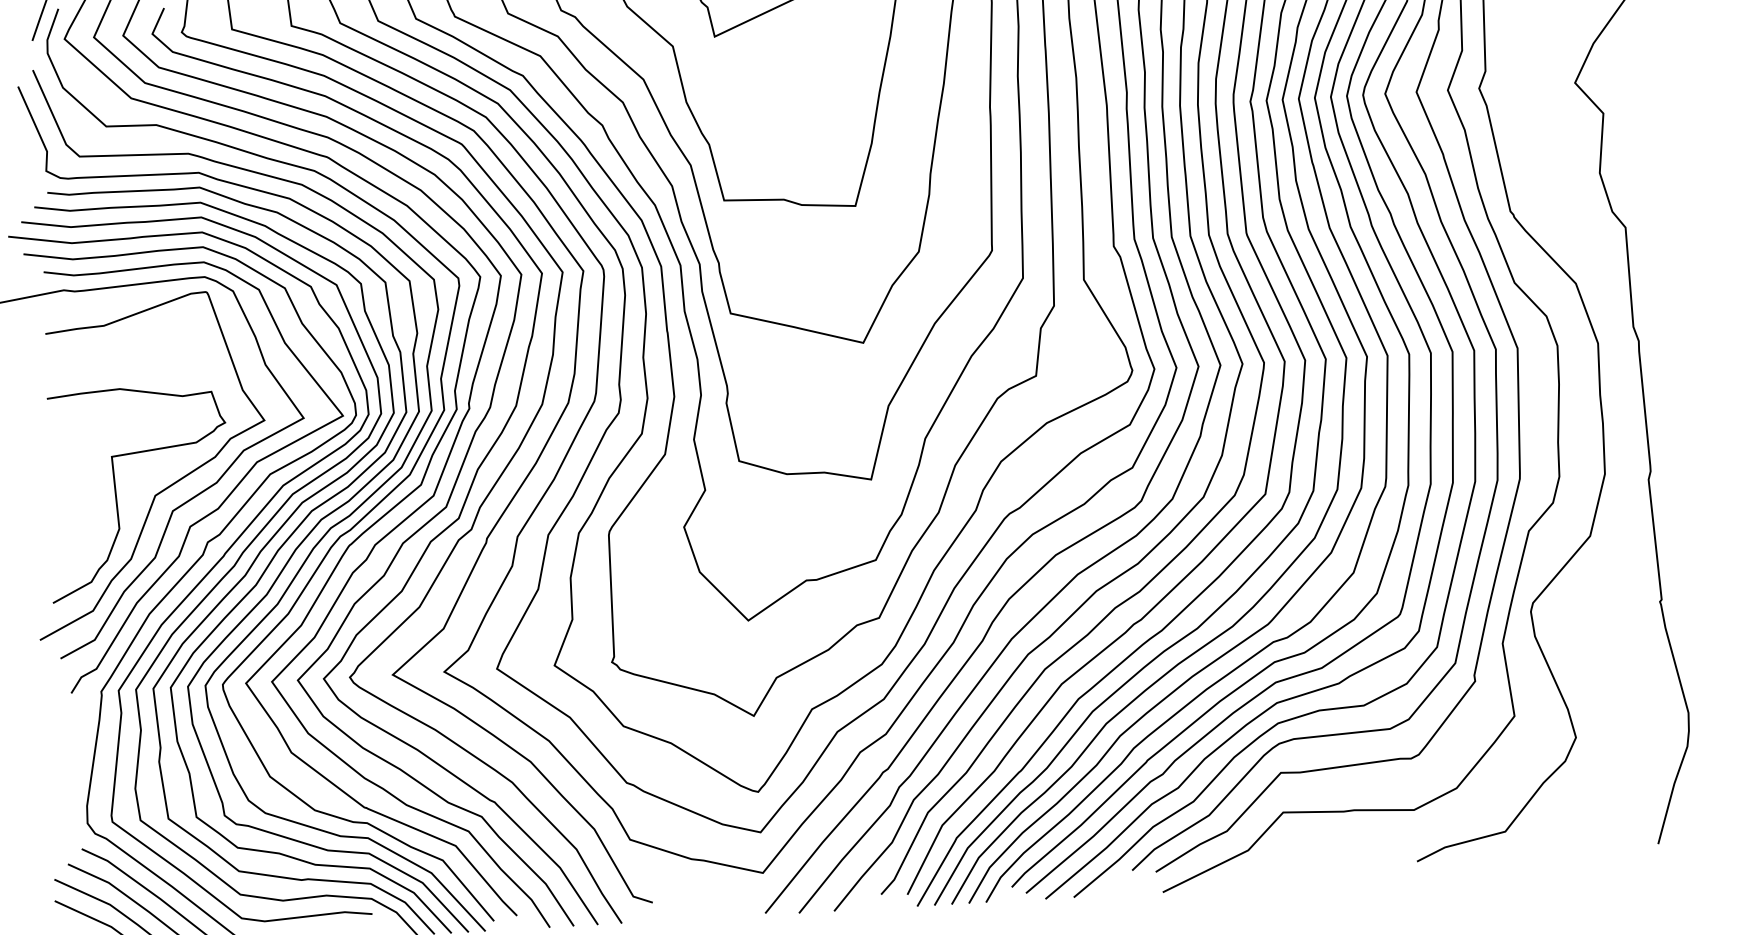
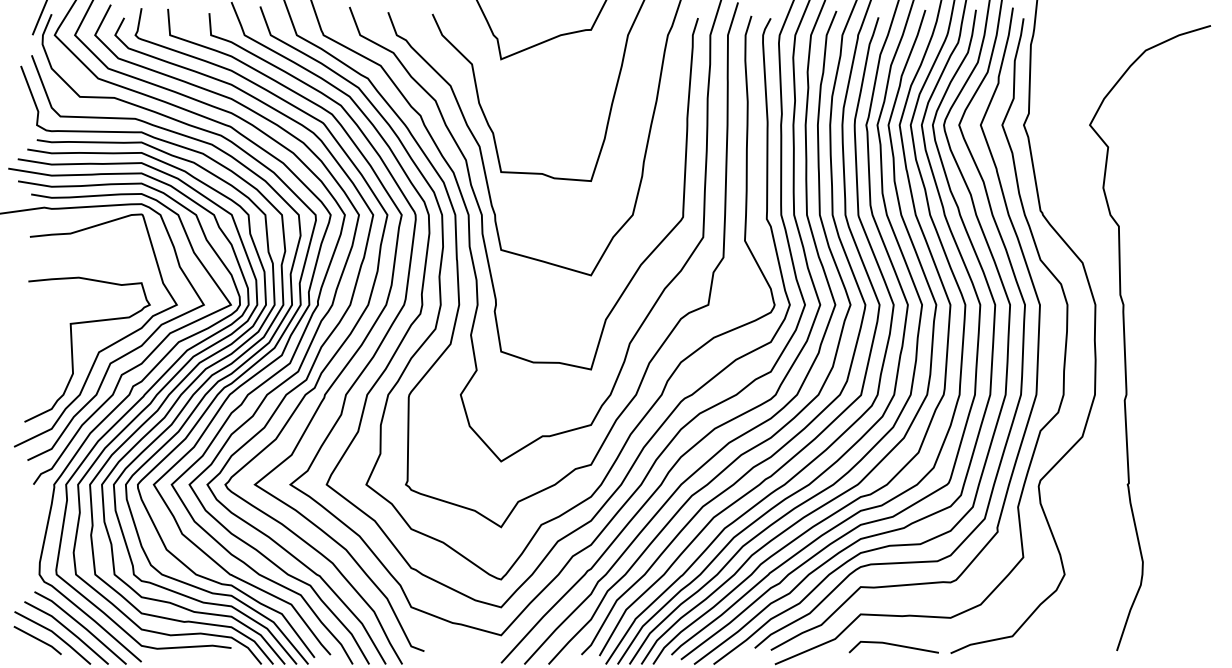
line: (1333, 854) -> (893, 645), added

